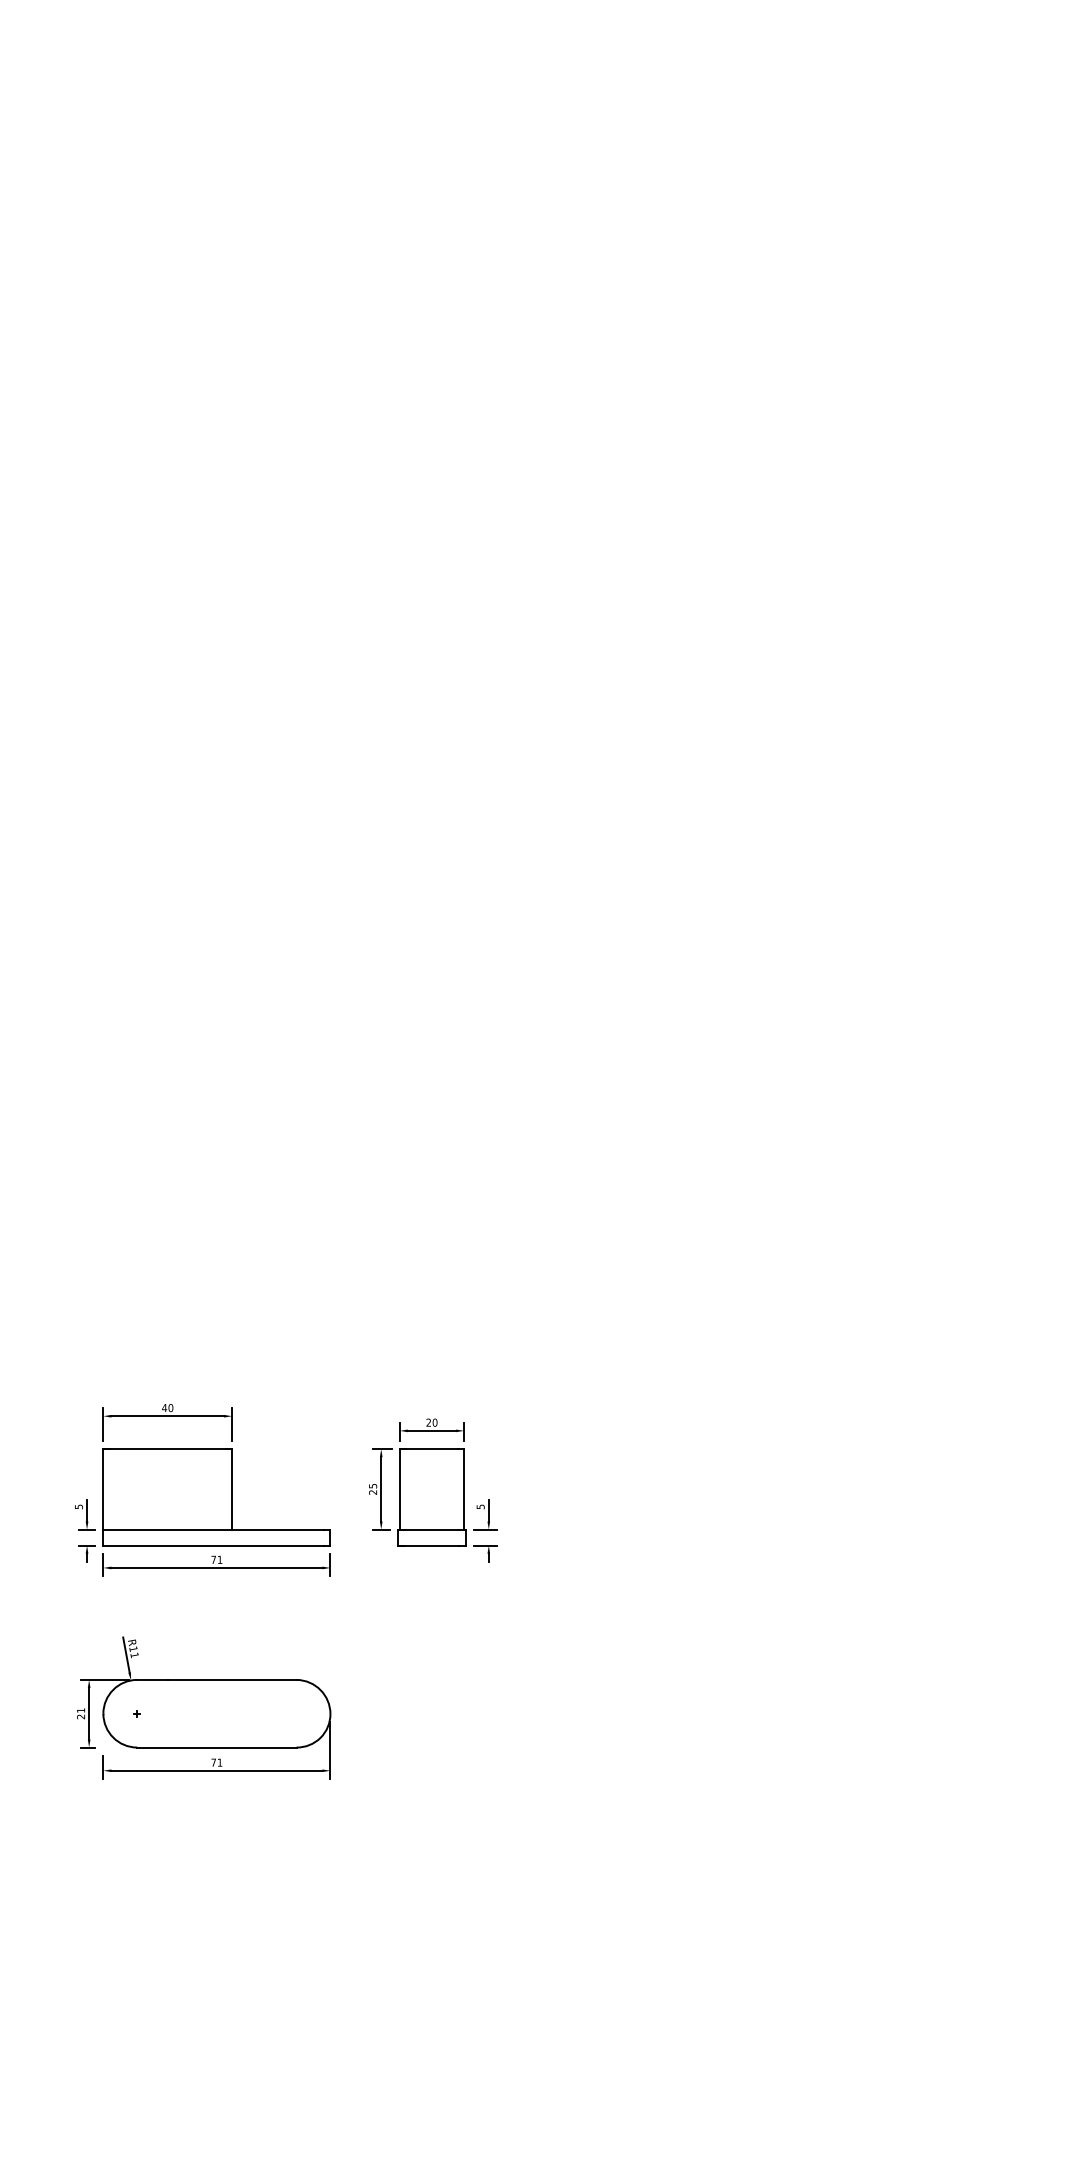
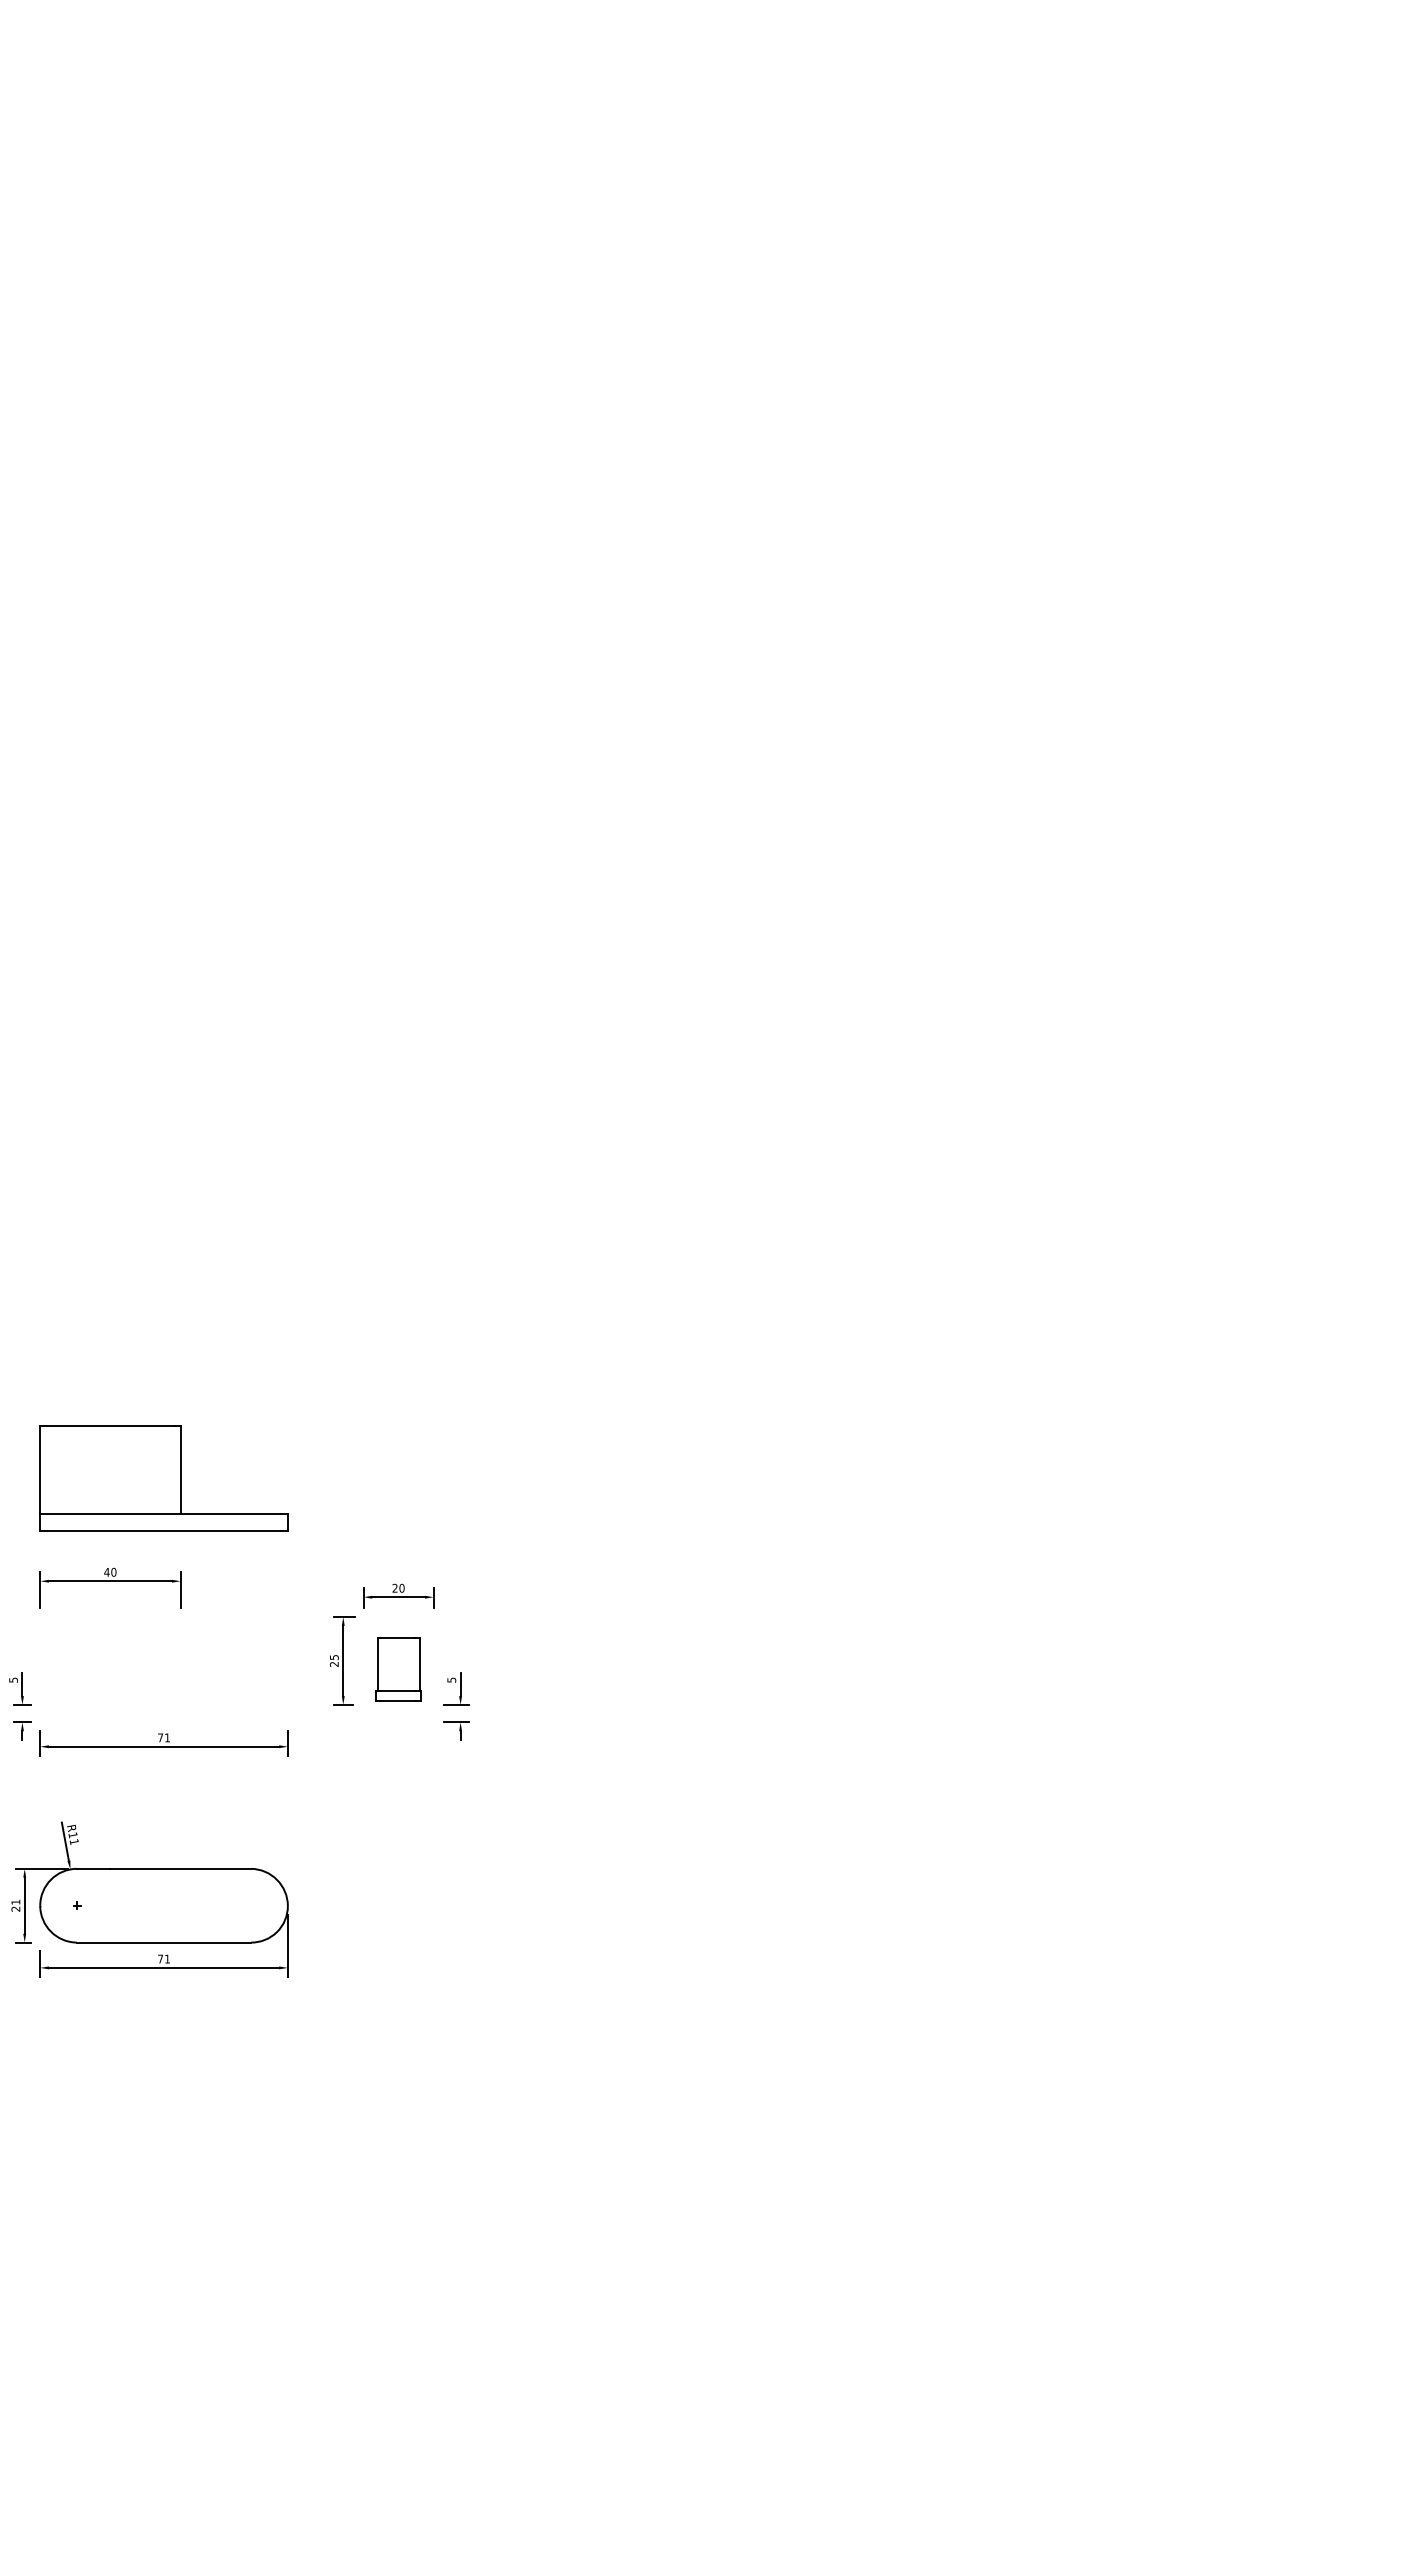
part: (216, 1497) -> (163, 1478), moved
part: (431, 1497) -> (398, 1669), size x0.6

